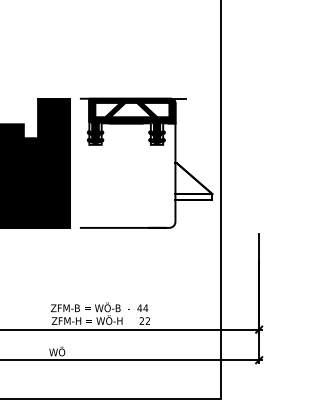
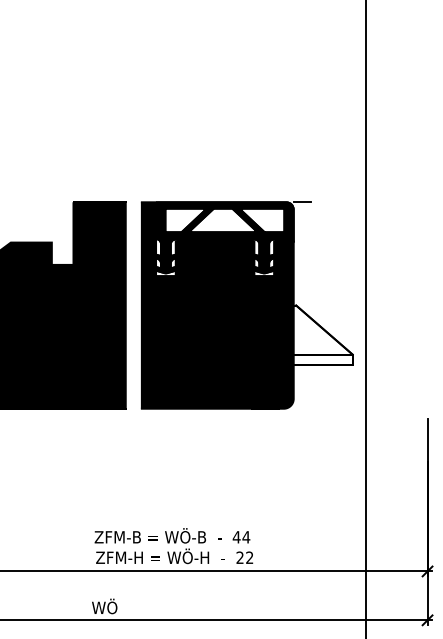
fill: (127, 162) -> (217, 304), added

